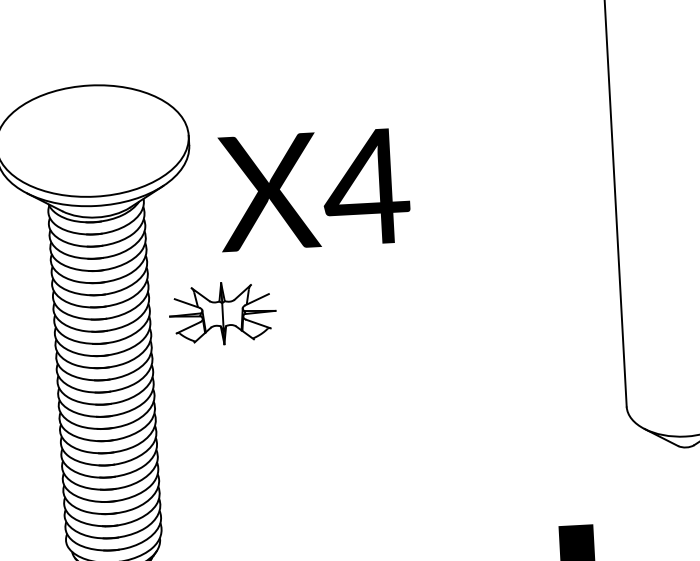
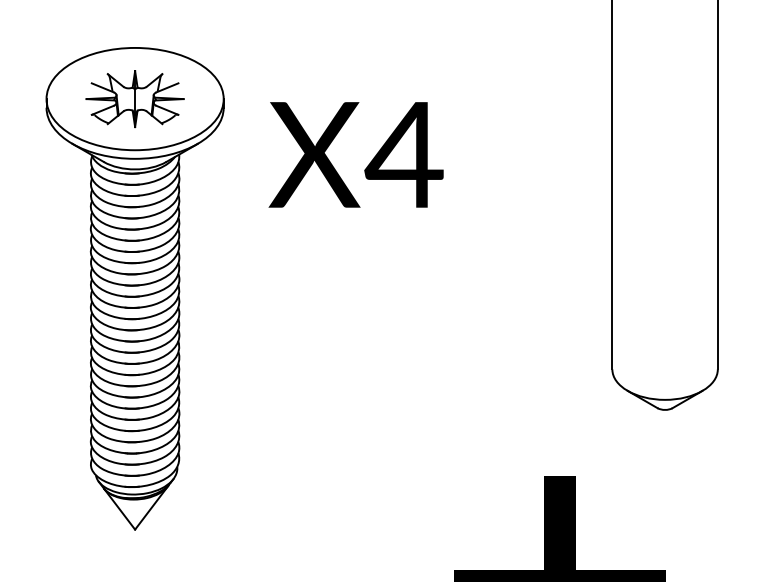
text: (313, 189) -> (355, 154), moved
part: (222, 314) -> (134, 99), moved

